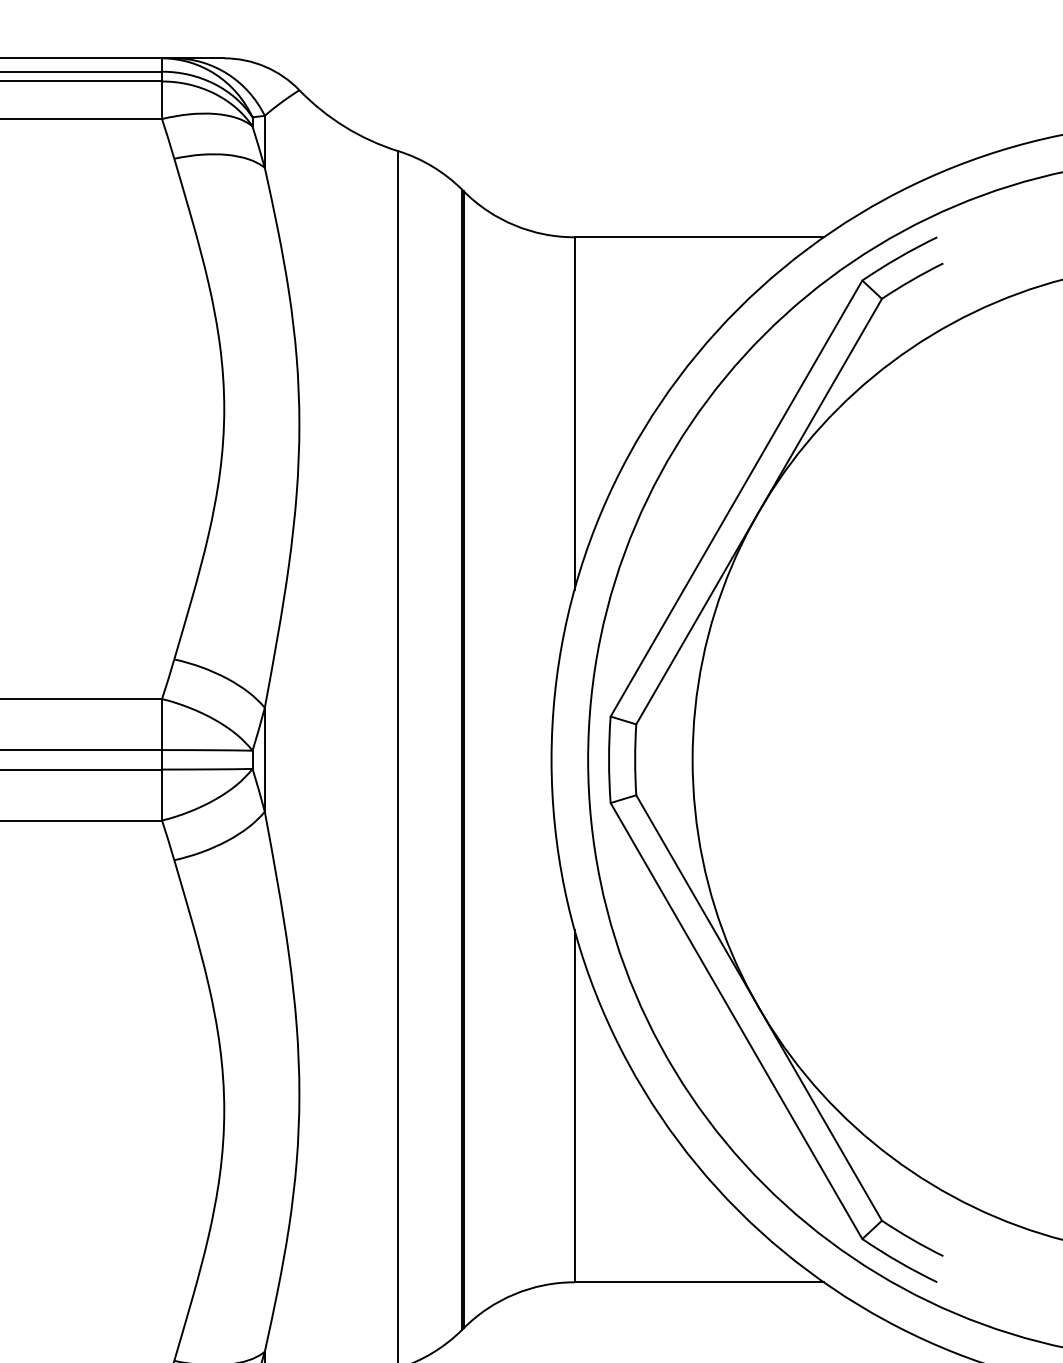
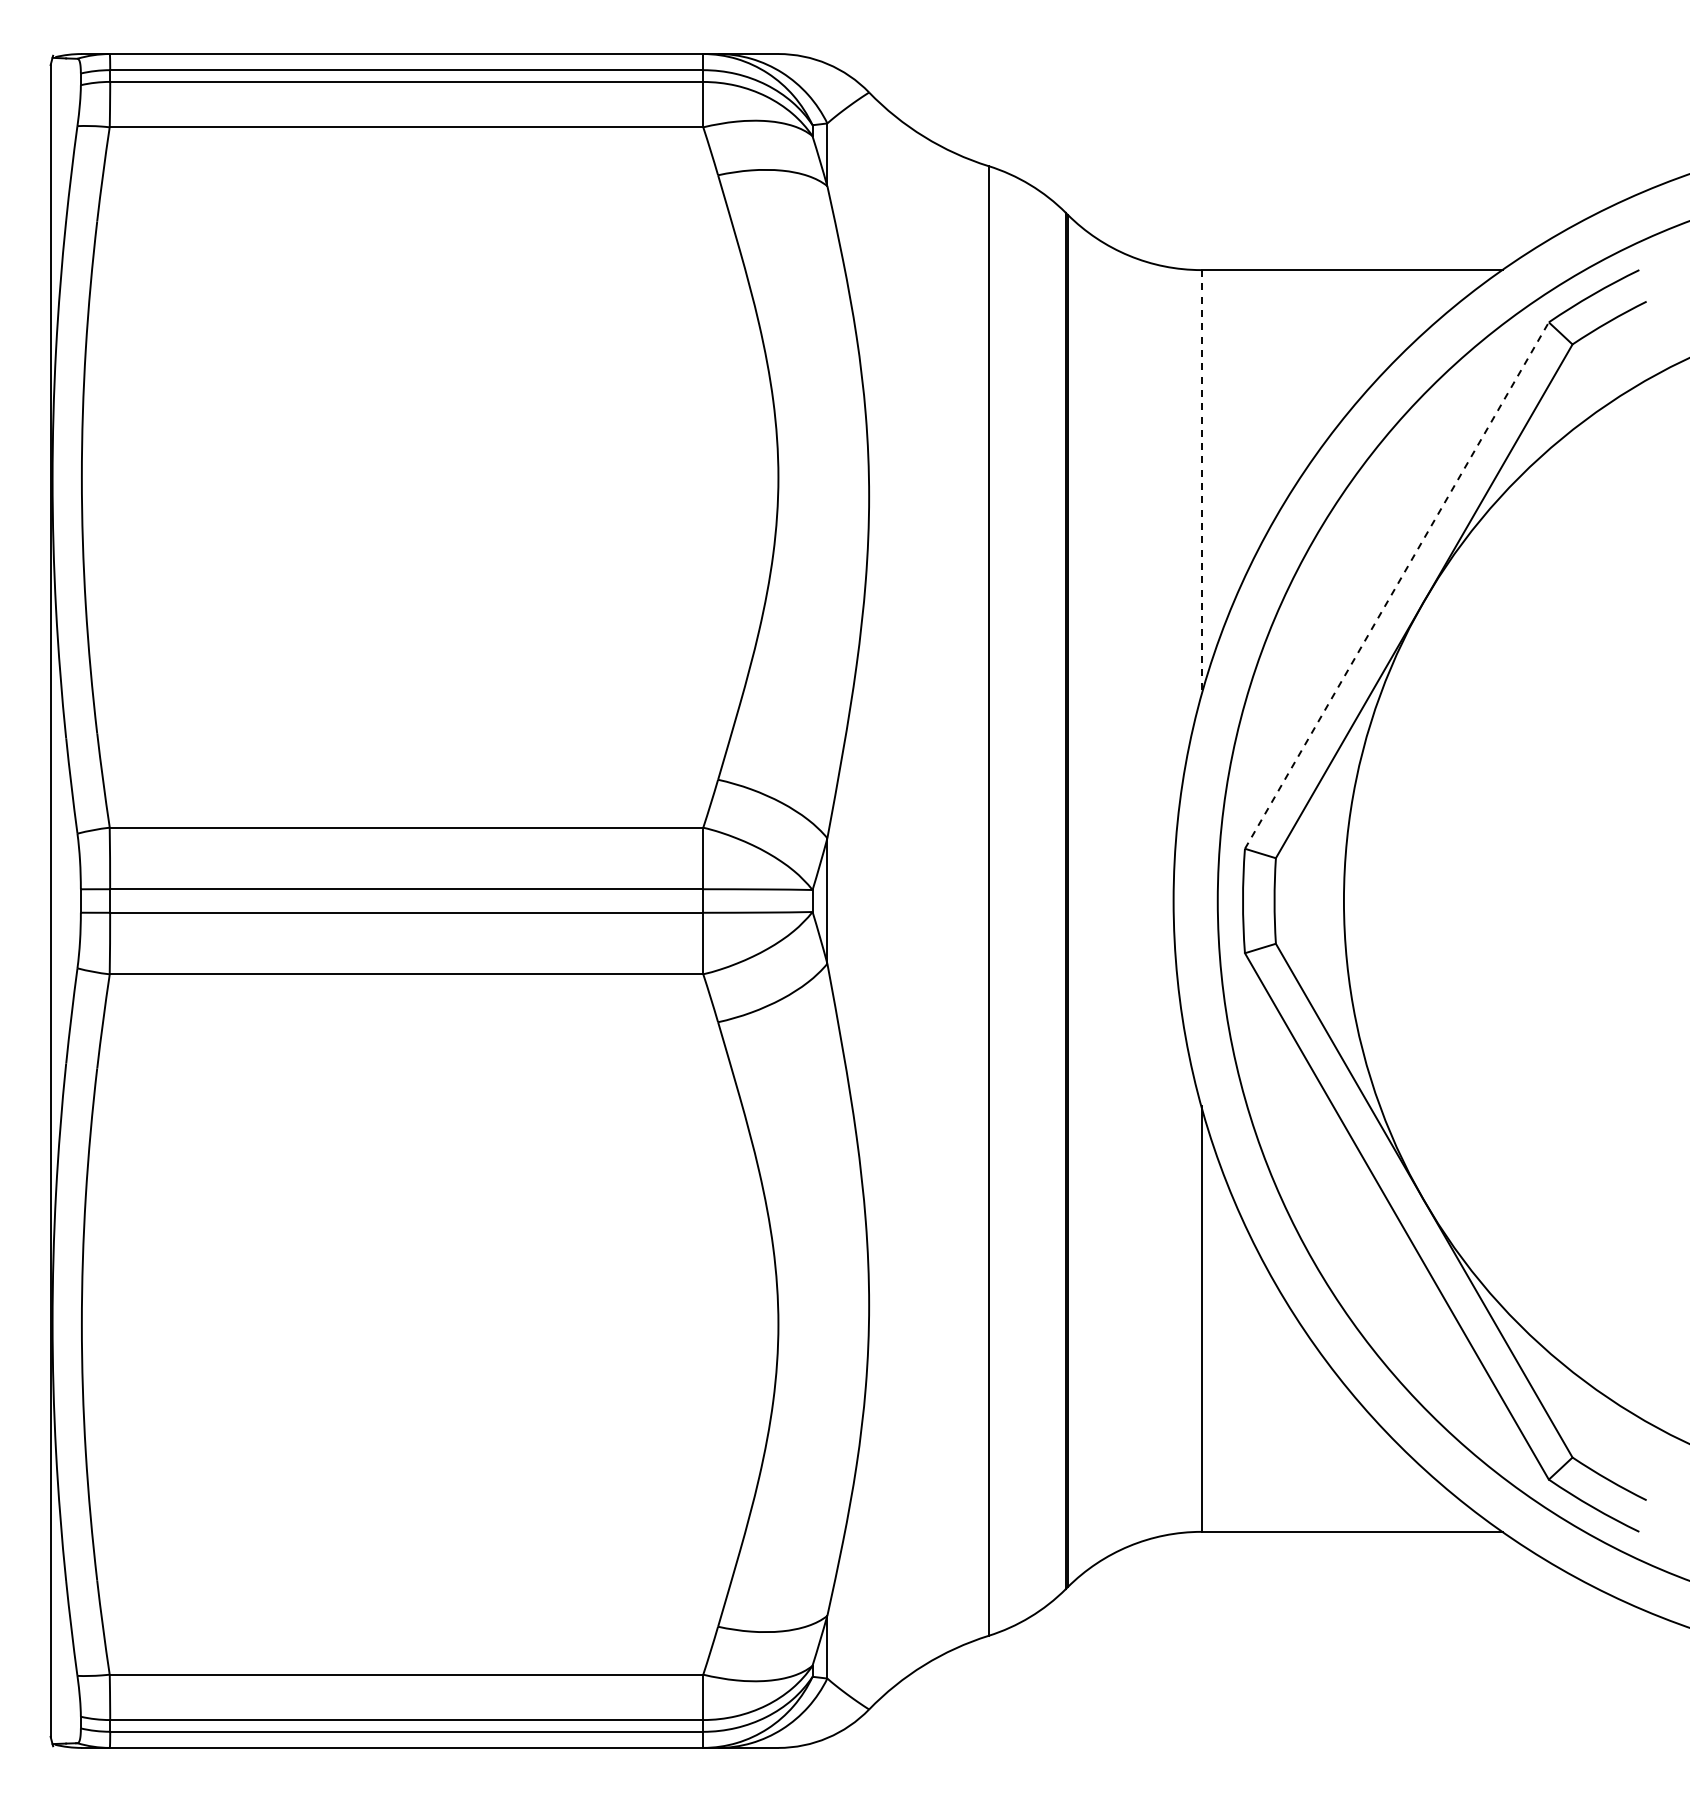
line: (574, 414) -> (1201, 483), solid -> dashed
line: (736, 498) -> (1396, 585), solid -> dashed

